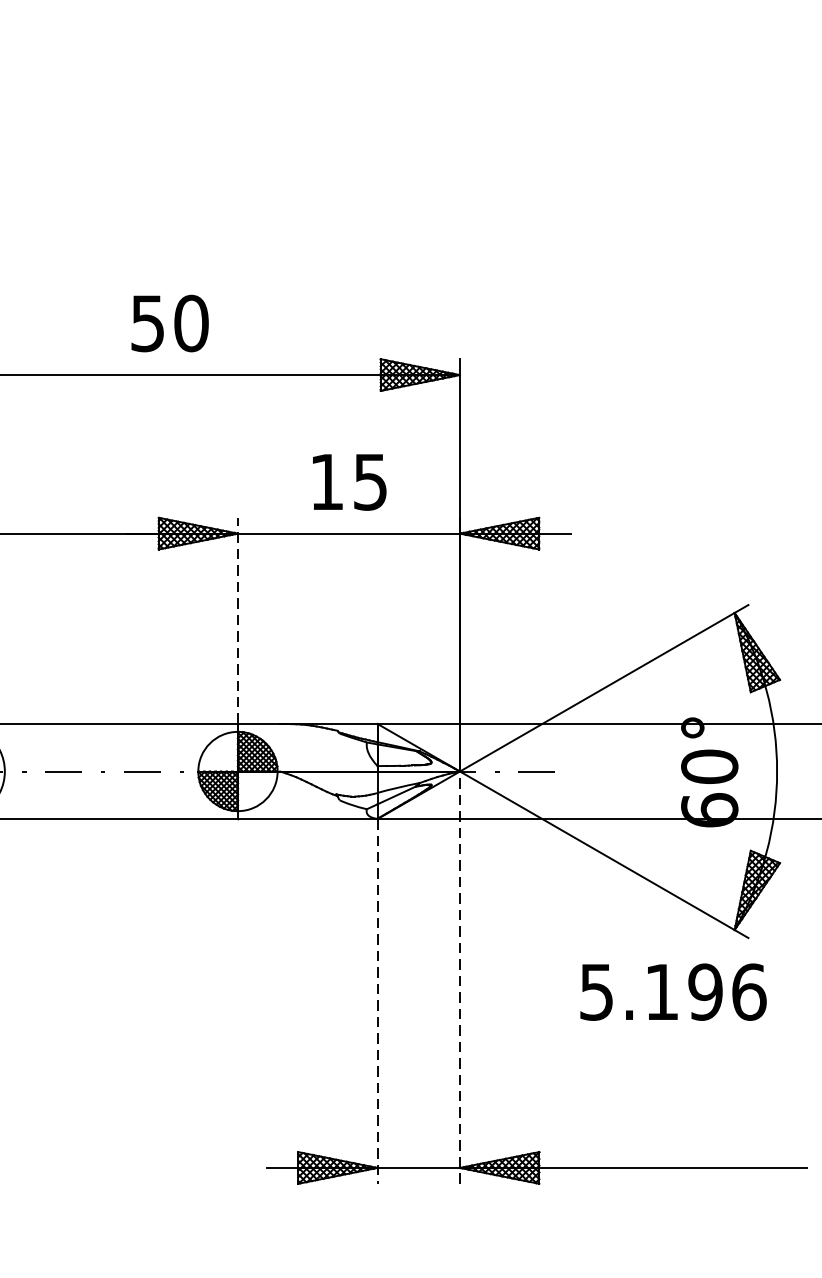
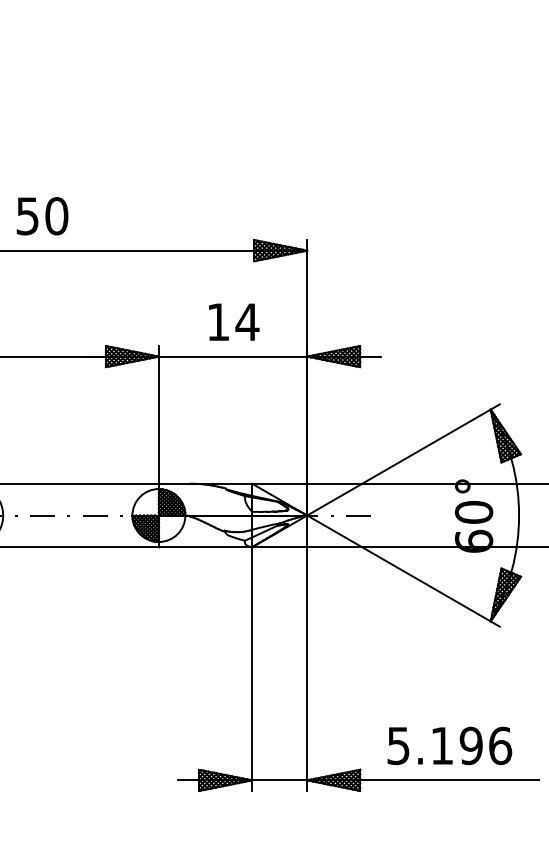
text: (169, 323) -> (42, 216), moved
text: (370, 482) -> (247, 322), 15 -> 14
line: (237, 620) -> (158, 414), dashed -> solid
line: (460, 978) -> (307, 653), dashed -> solid
text: (672, 991) -> (449, 745), moved
line: (378, 1001) -> (252, 669), dashed -> solid

